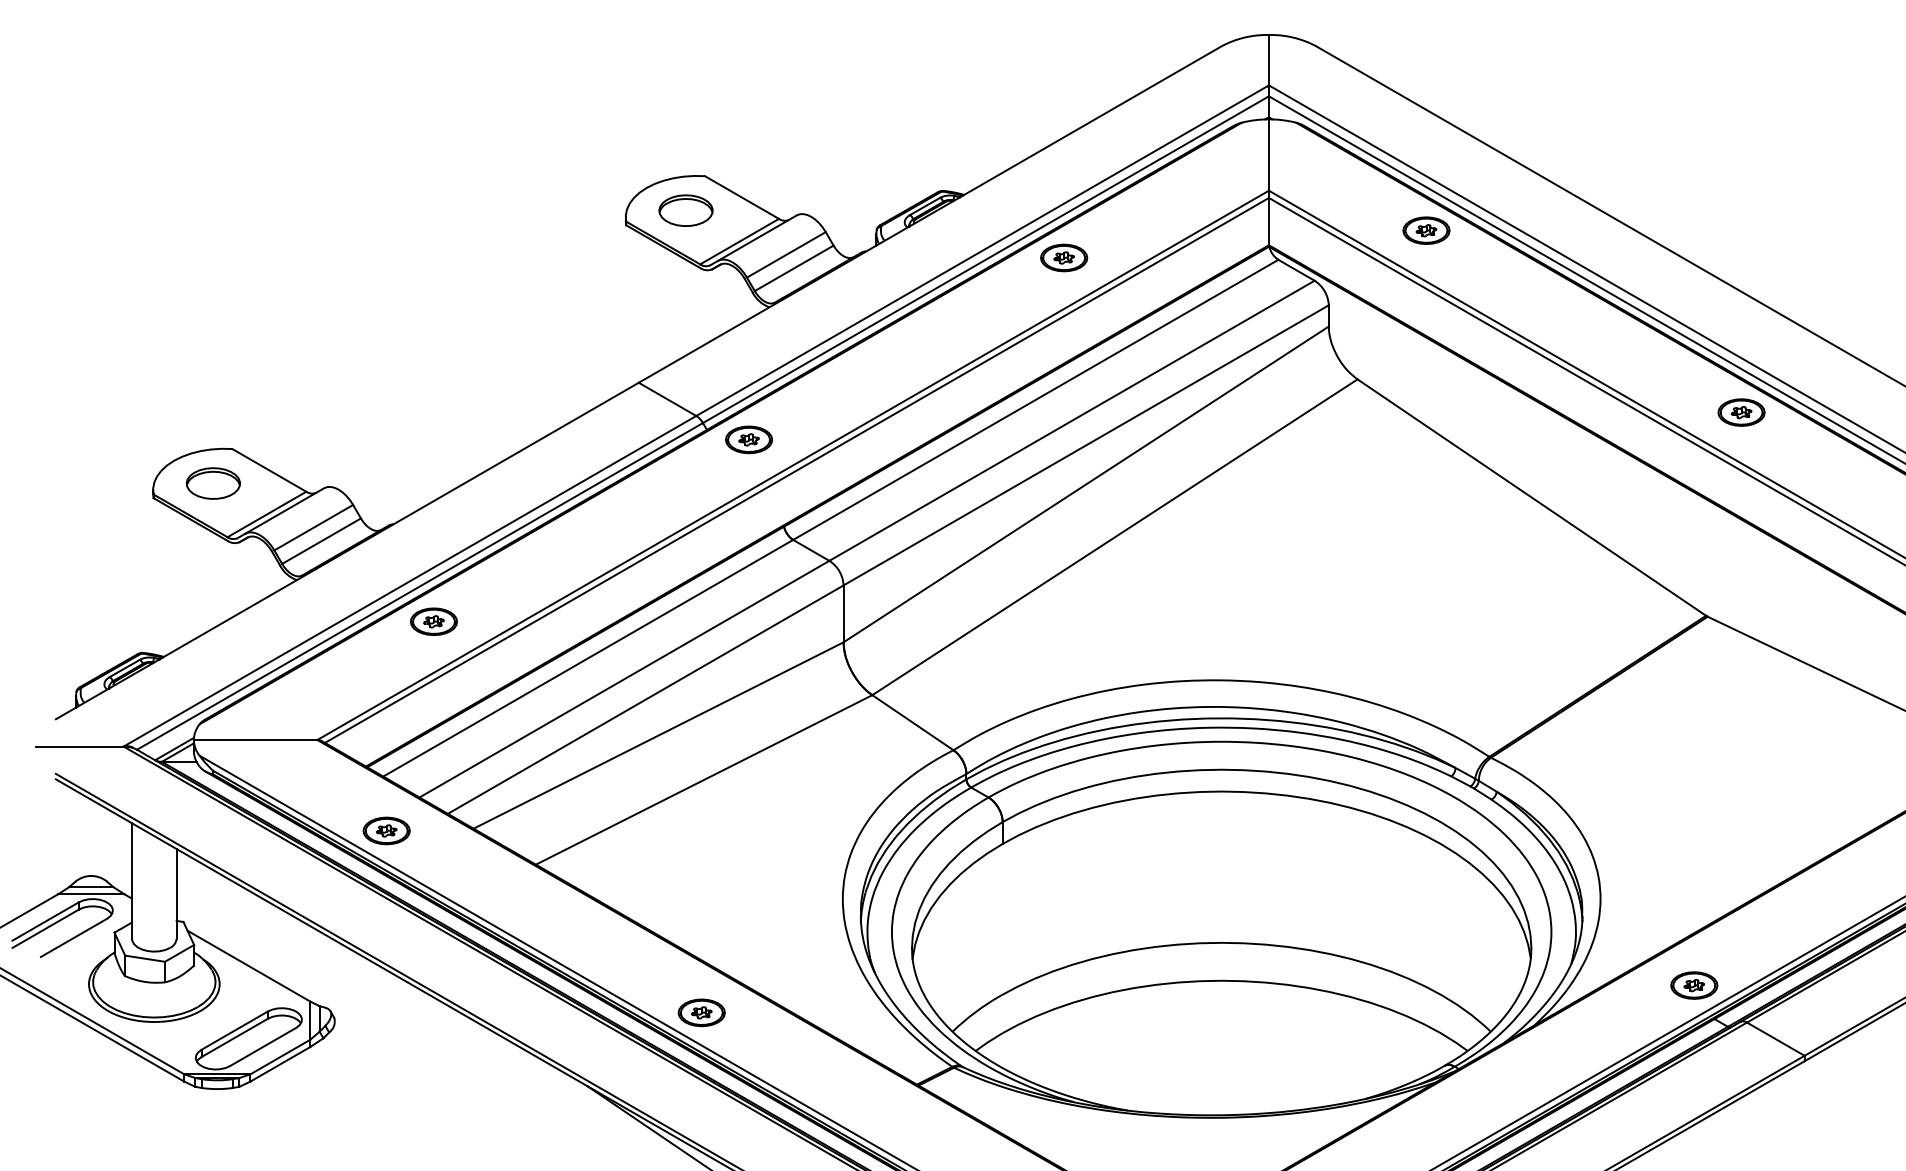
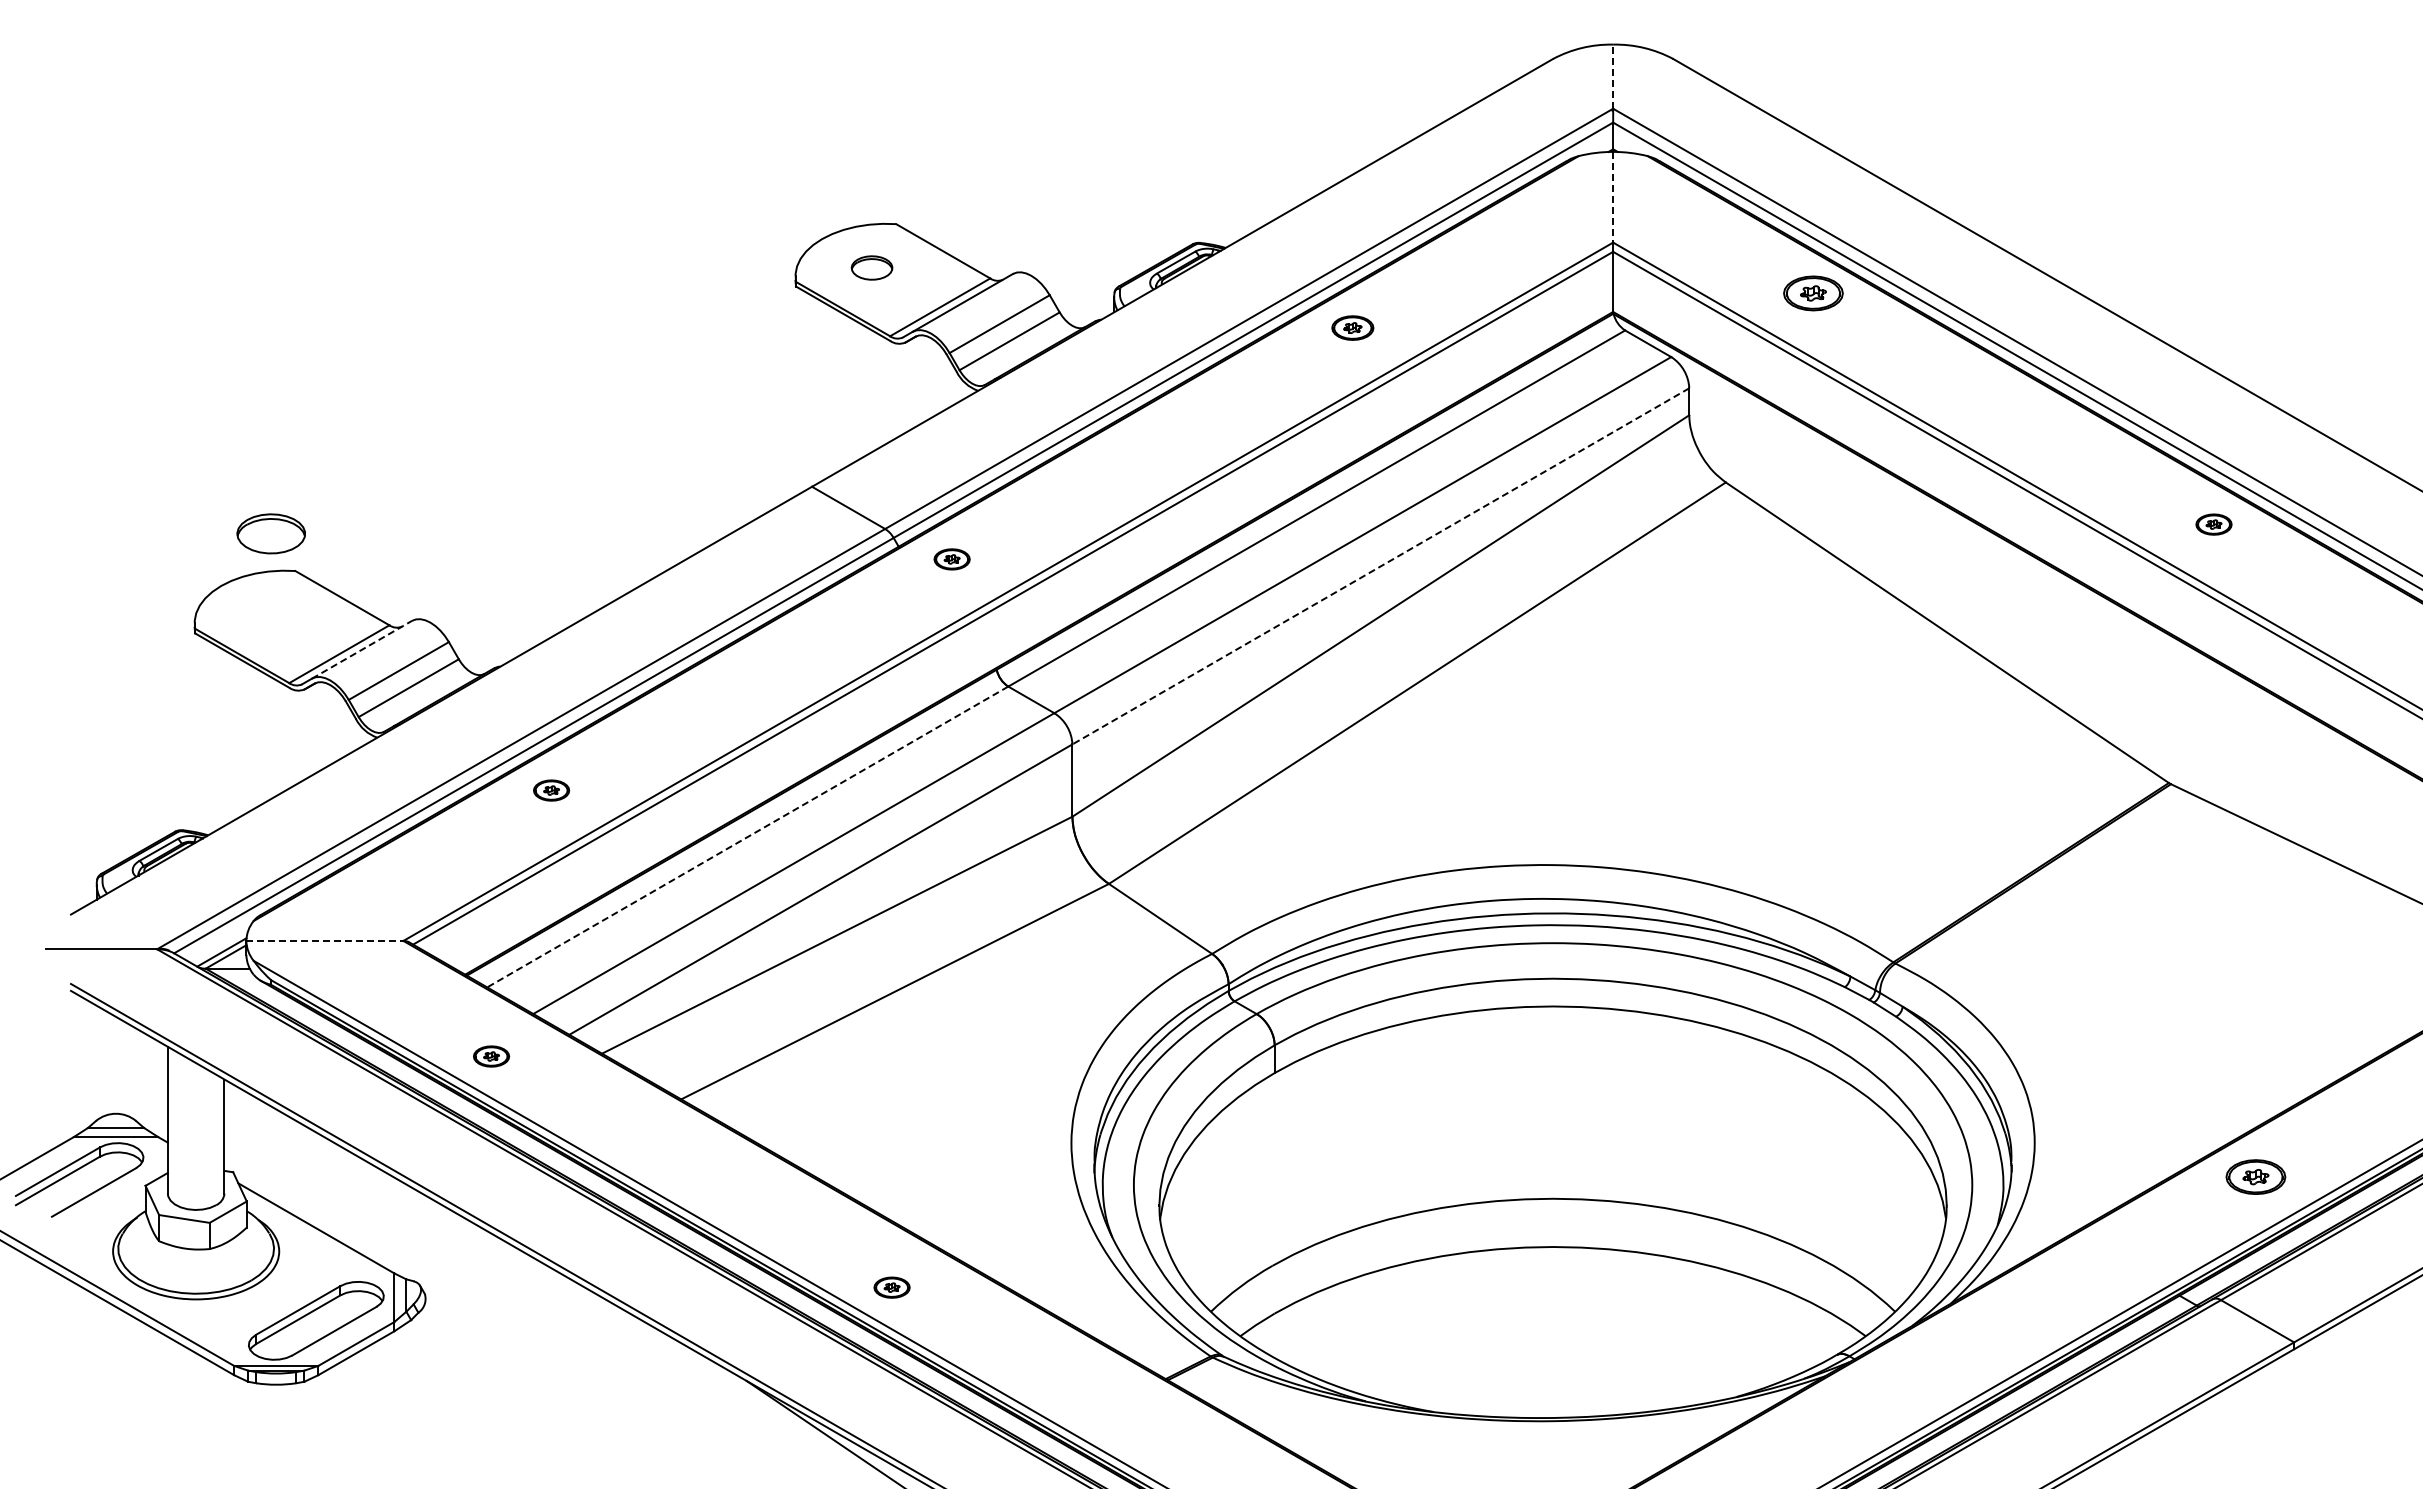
line: (1269, 60) -> (1613, 76), solid -> dashed
line: (1269, 155) -> (1613, 197), solid -> dashed
part: (685, 210) -> (871, 267), size x0.6
part: (1063, 257) -> (1352, 327), size x0.7
part: (1741, 412) -> (2213, 524), size x0.6
part: (748, 439) -> (951, 559), size x0.6
line: (1085, 445) -> (1380, 566), solid -> dashed
part: (212, 483) -> (270, 533), moved
line: (285, 510) -> (362, 649), solid -> dashed
part: (433, 621) -> (551, 790), size x0.6
line: (588, 658) -> (747, 837), solid -> dashed
line: (255, 739) -> (324, 940), solid -> dashed
part: (386, 830) -> (491, 1056), size x0.6
part: (1693, 985) -> (2255, 1176), moved
part: (701, 1012) -> (891, 1287), size x0.6

